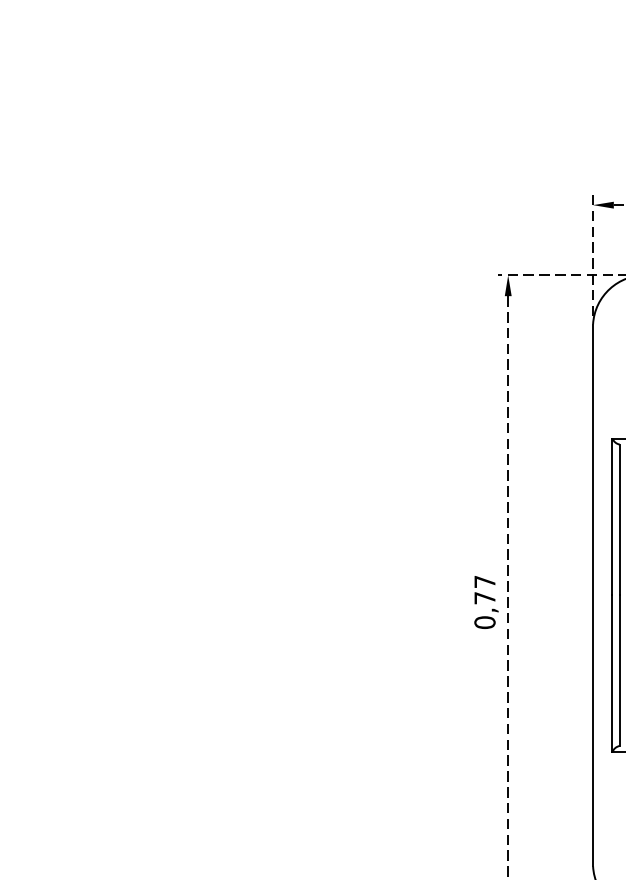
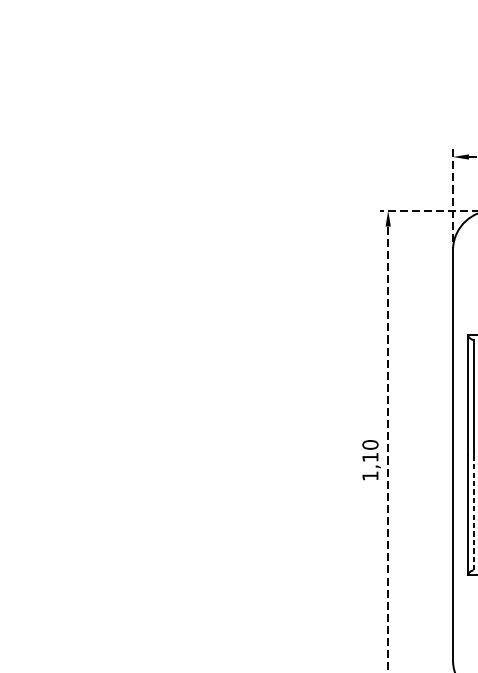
text: (484, 602) -> (370, 460), 0,77 -> 1,10
line: (619, 670) -> (473, 512), solid -> dashed

